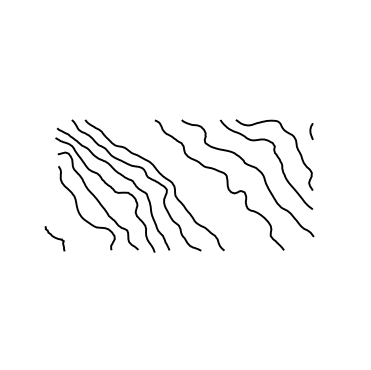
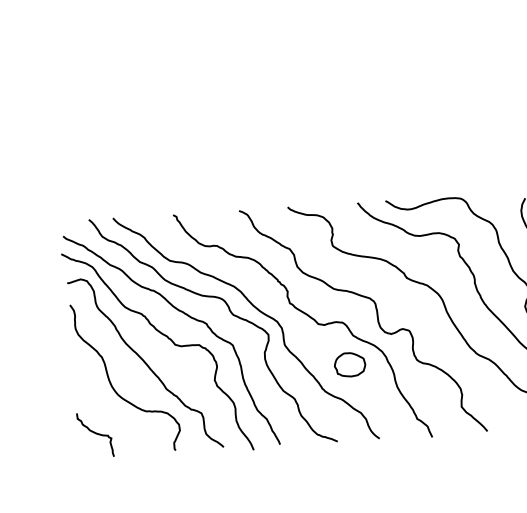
part: (186, 185) -> (303, 325), added
curve: (54, 238) -> (94, 434), moved

